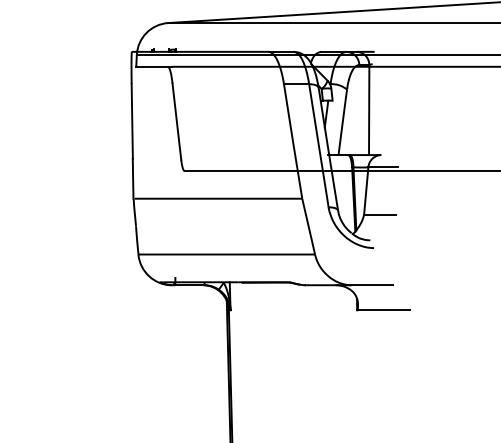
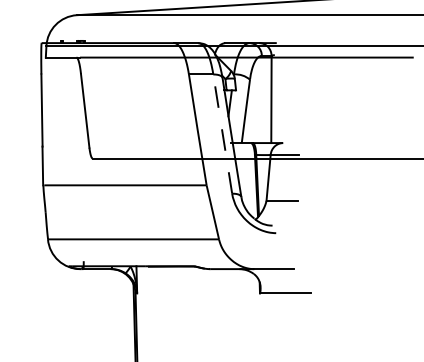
line: (318, 145) -> (222, 133), solid -> dashed

